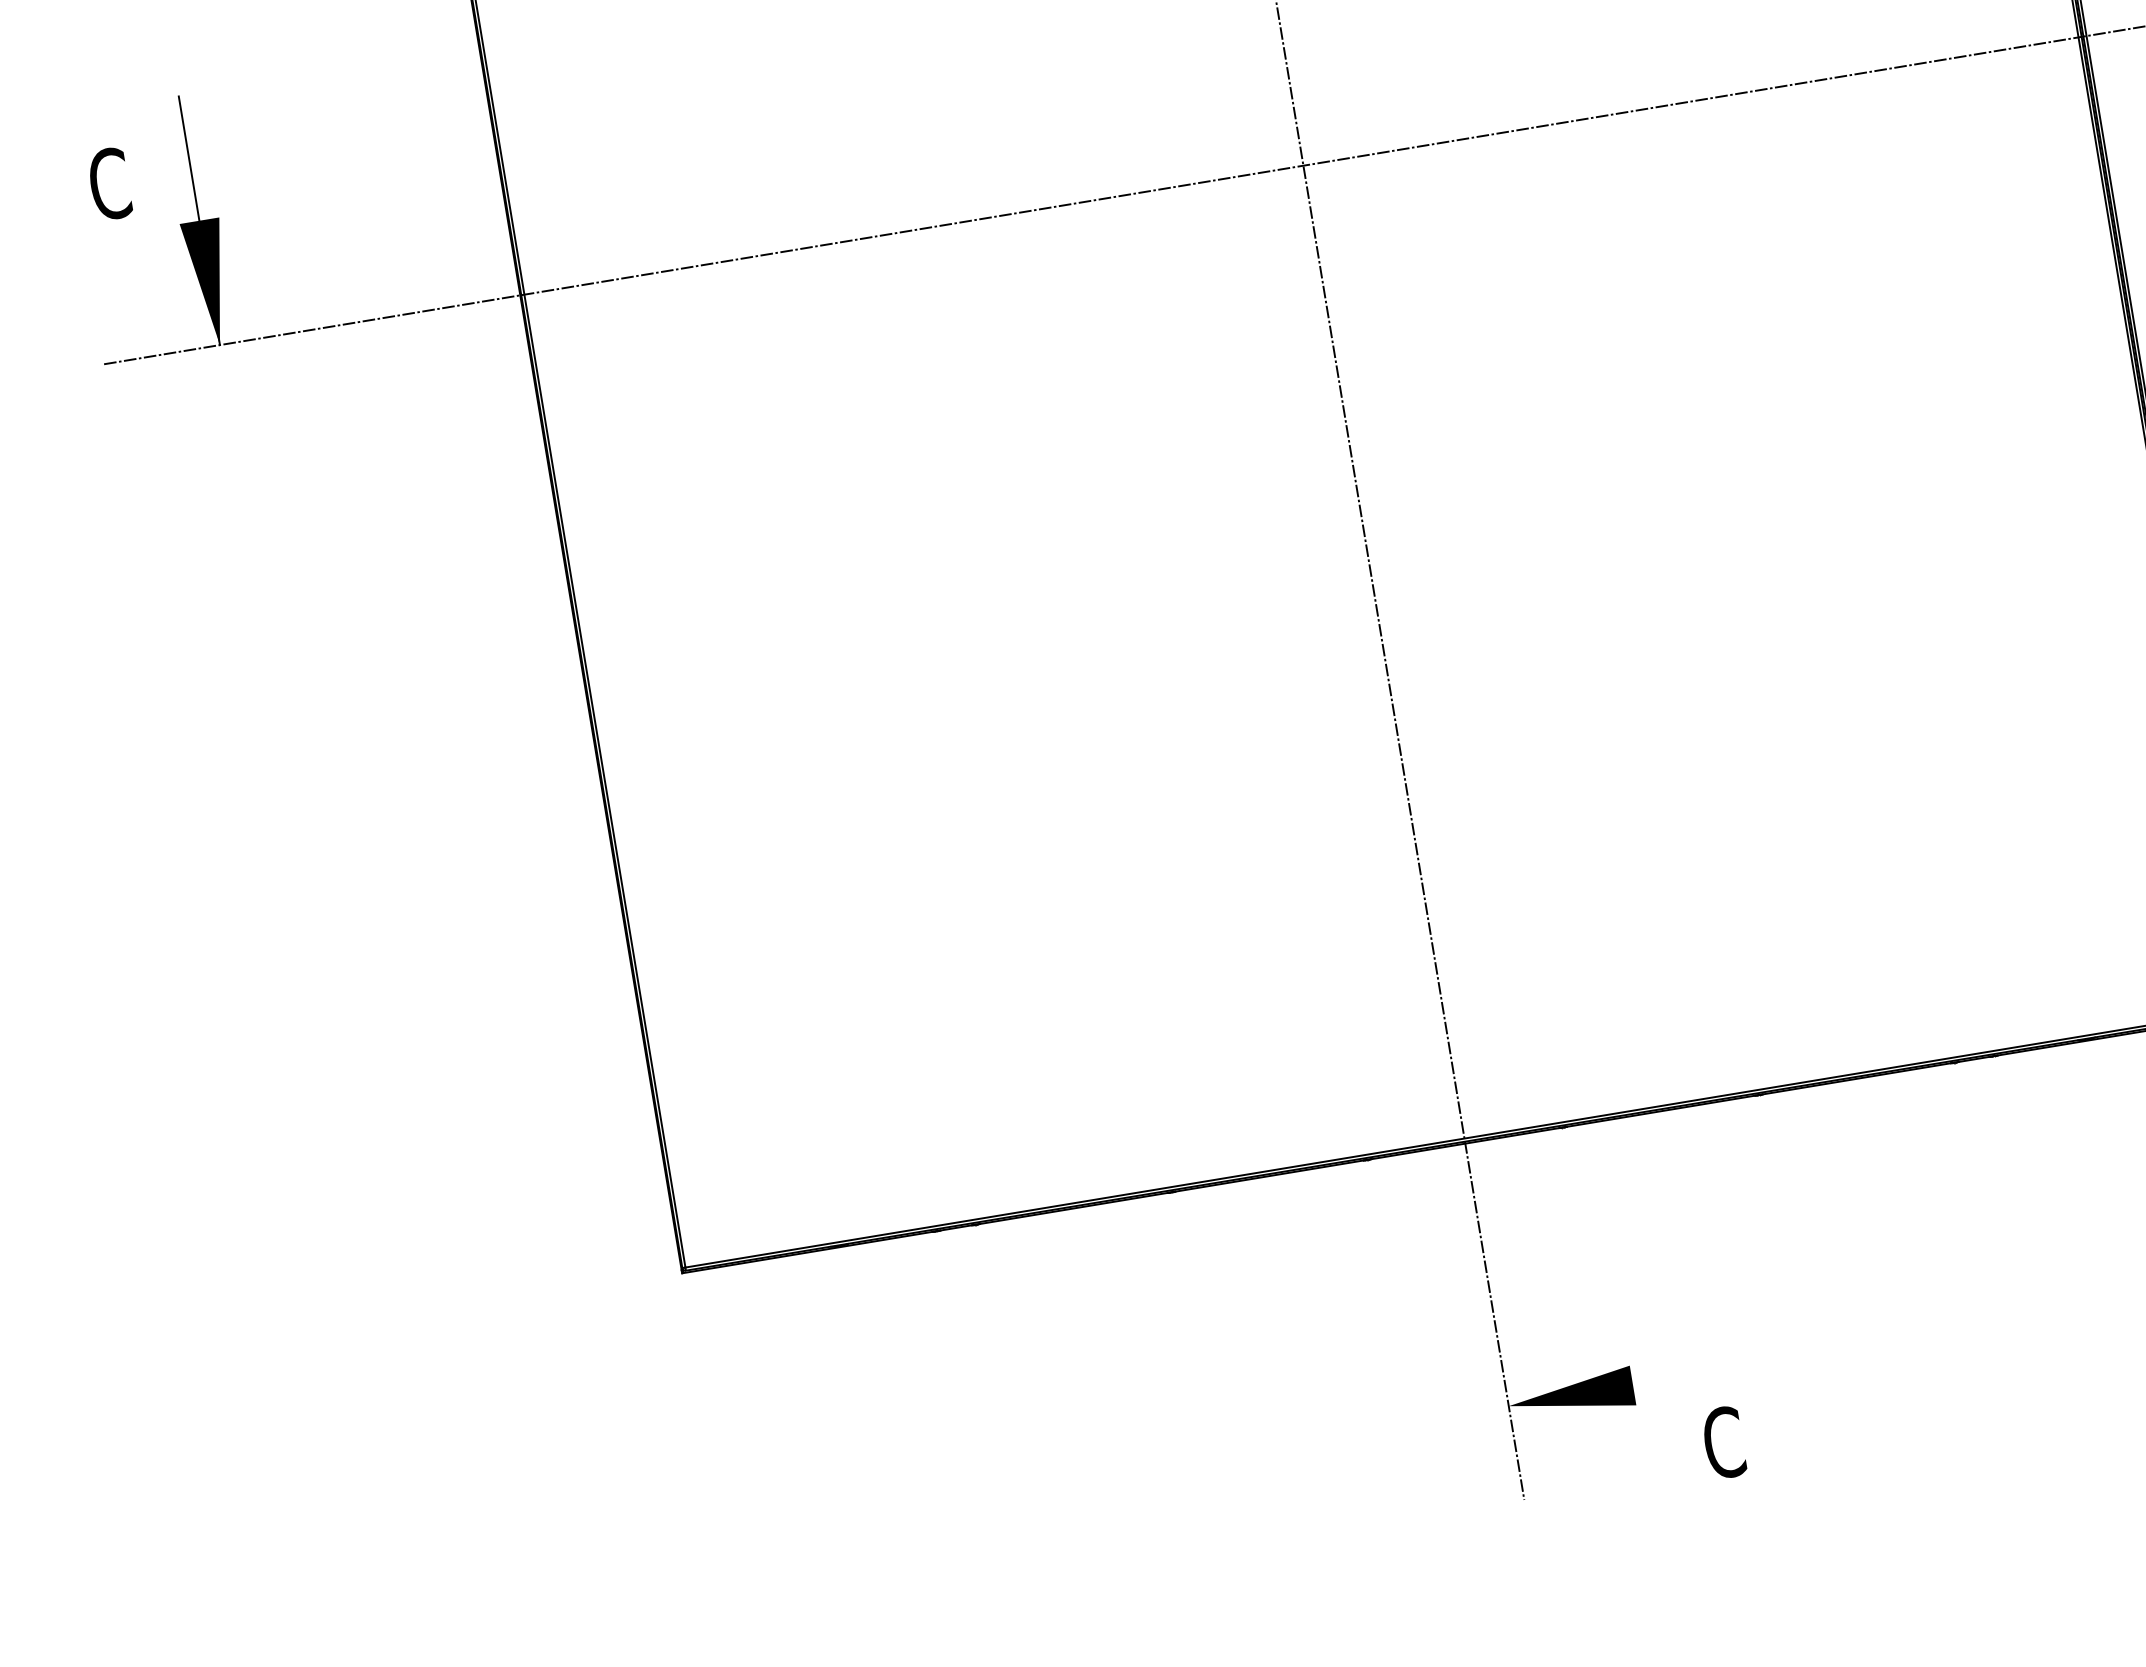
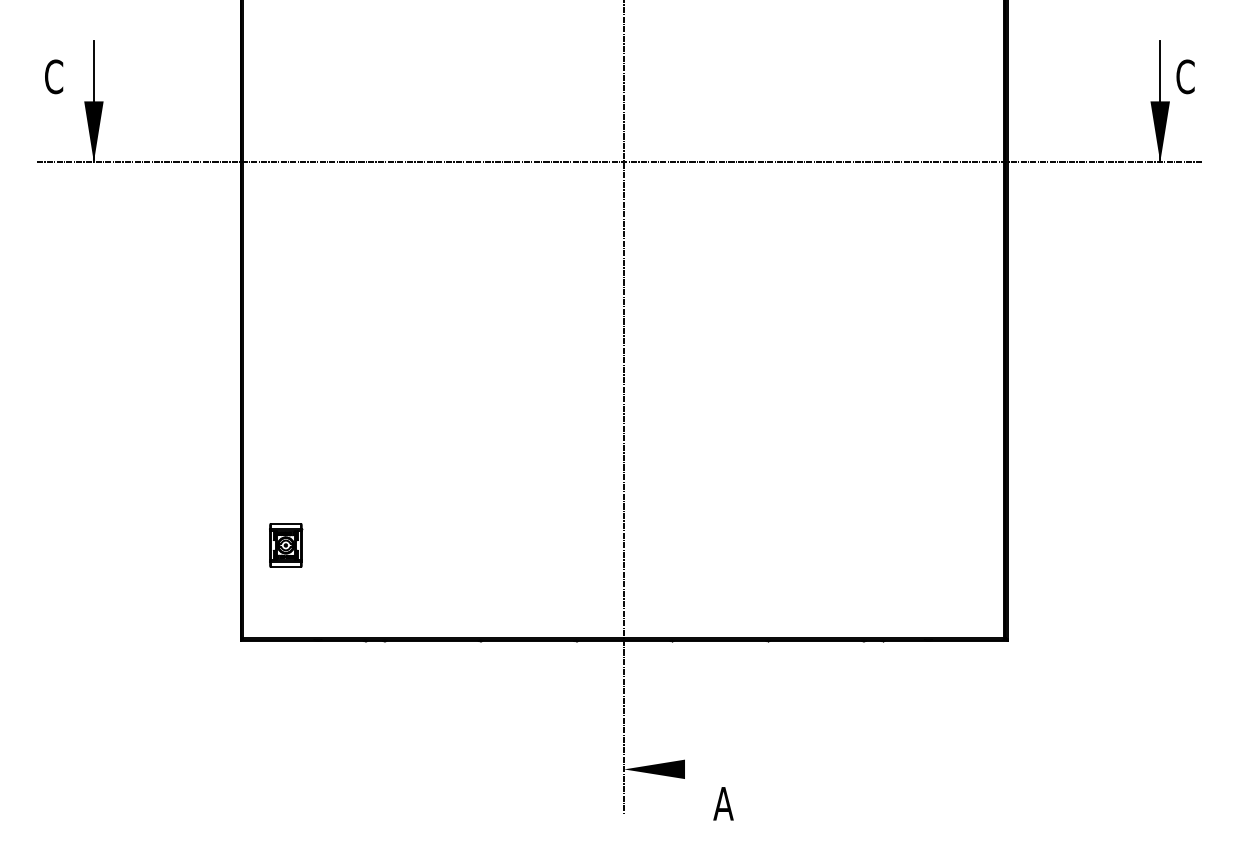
part: (743, 1062) -> (286, 545), added
text: (1723, 1442) -> (723, 803), C -> A

